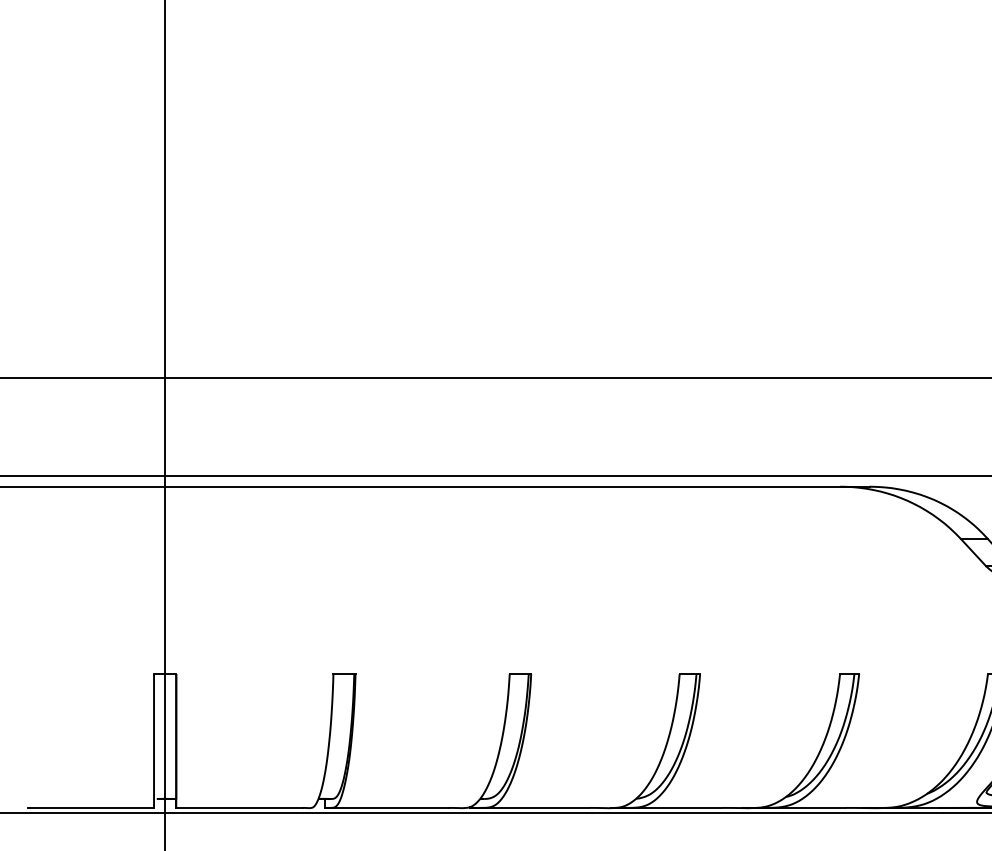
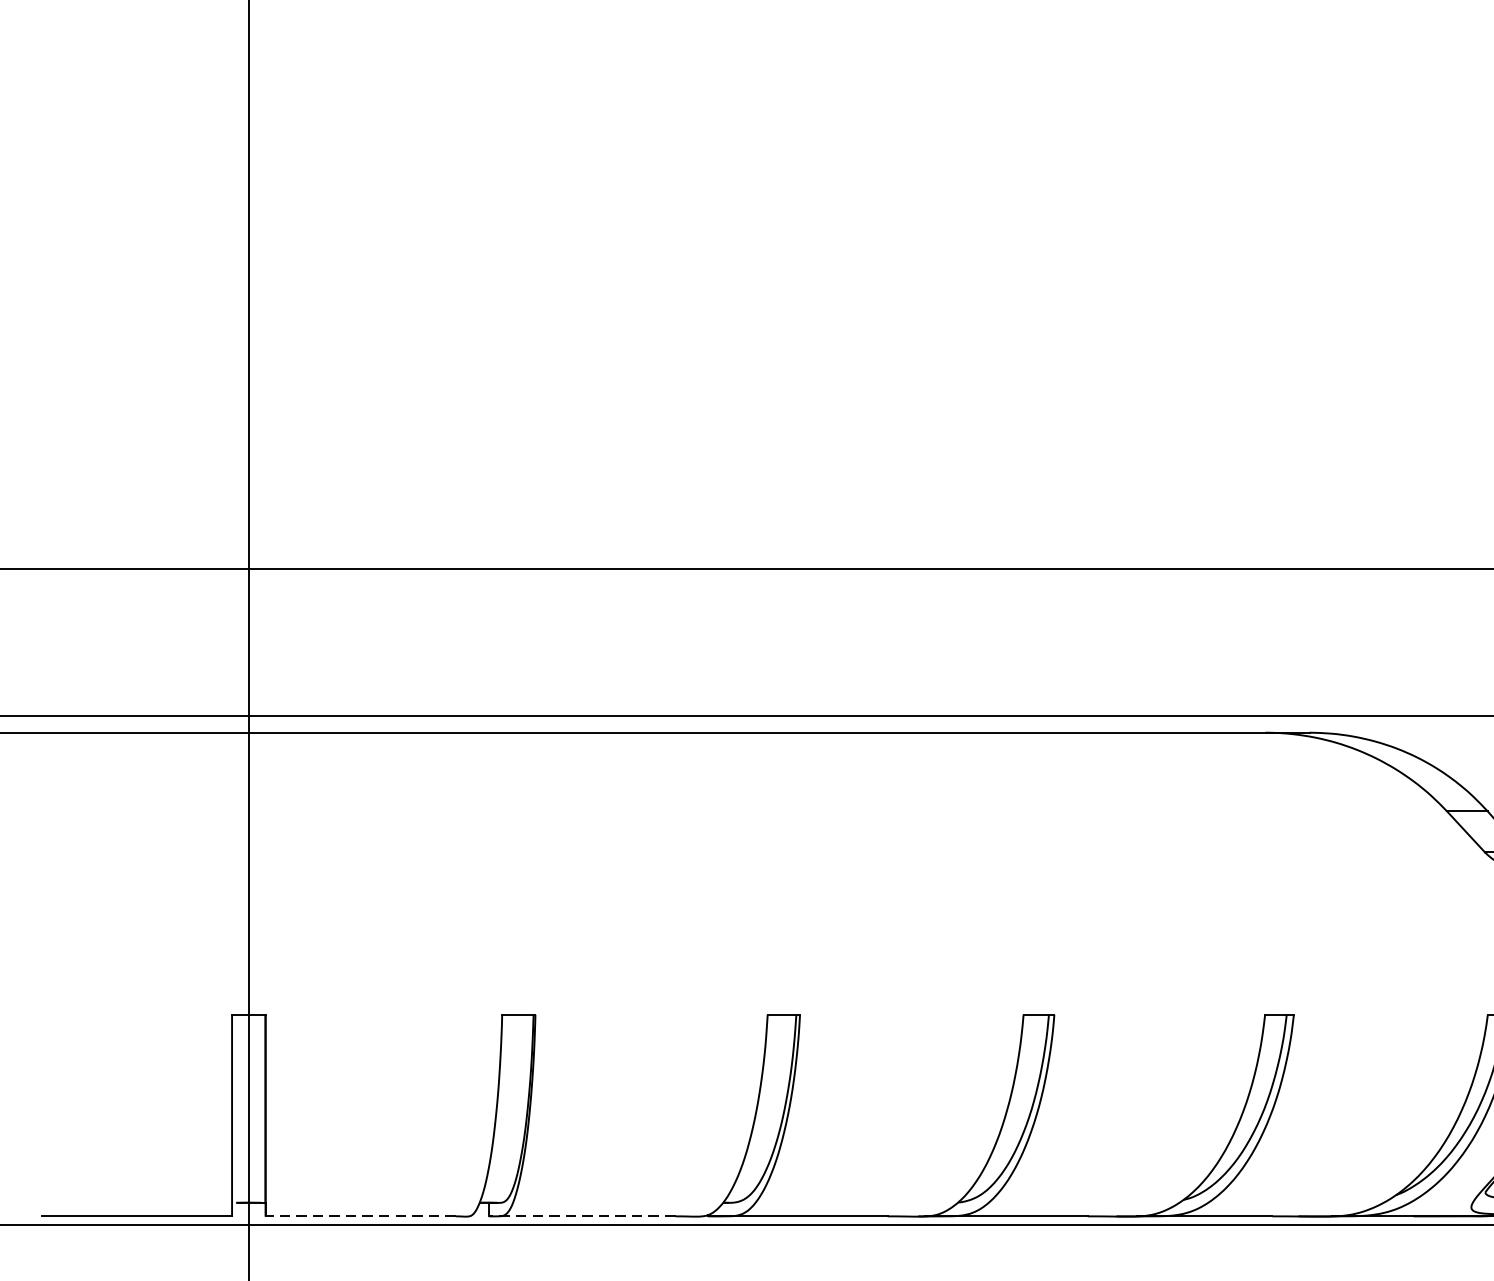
line: (238, 807) -> (359, 1215), solid -> dashed
line: (386, 807) -> (582, 1215), solid -> dashed

